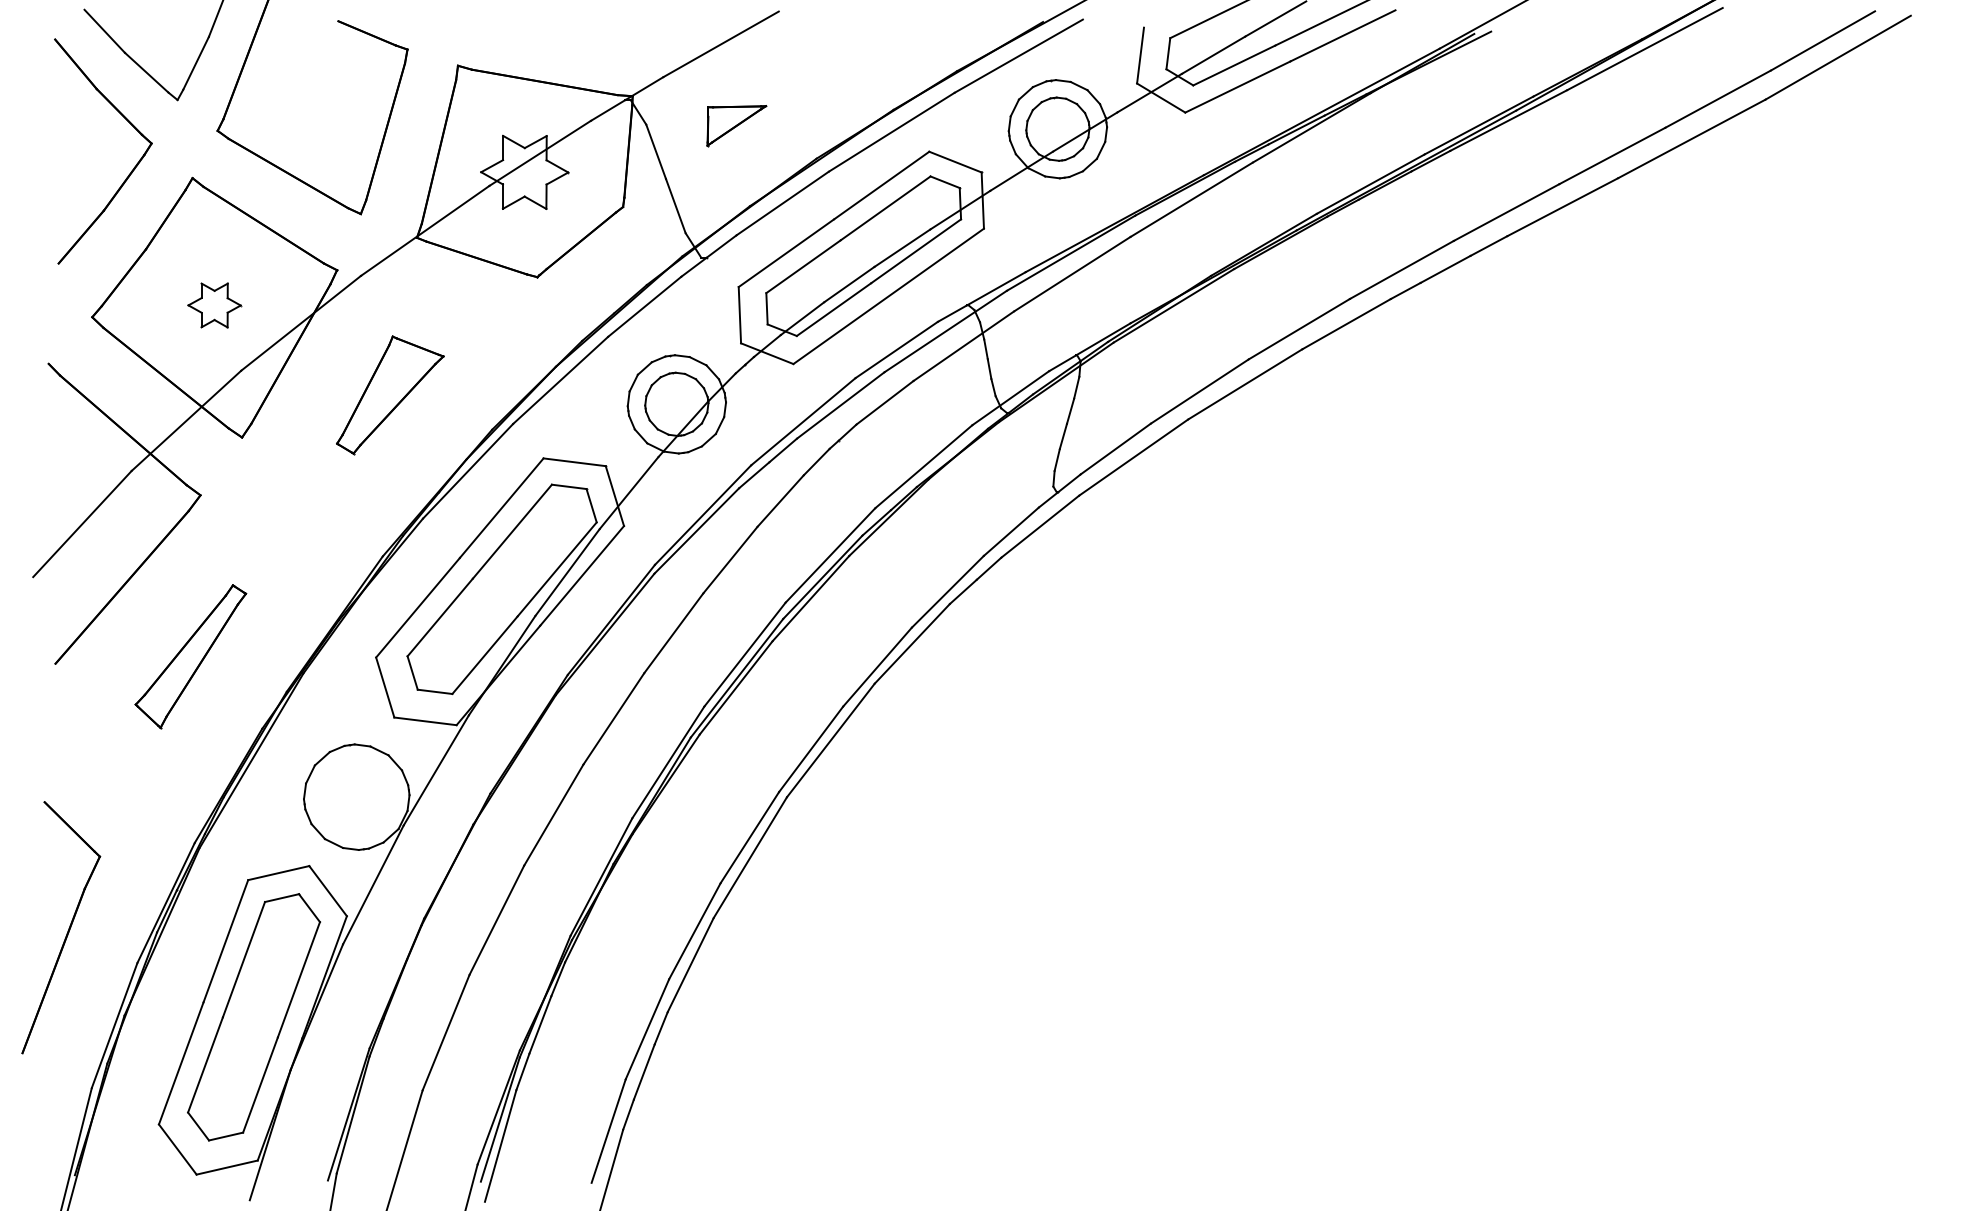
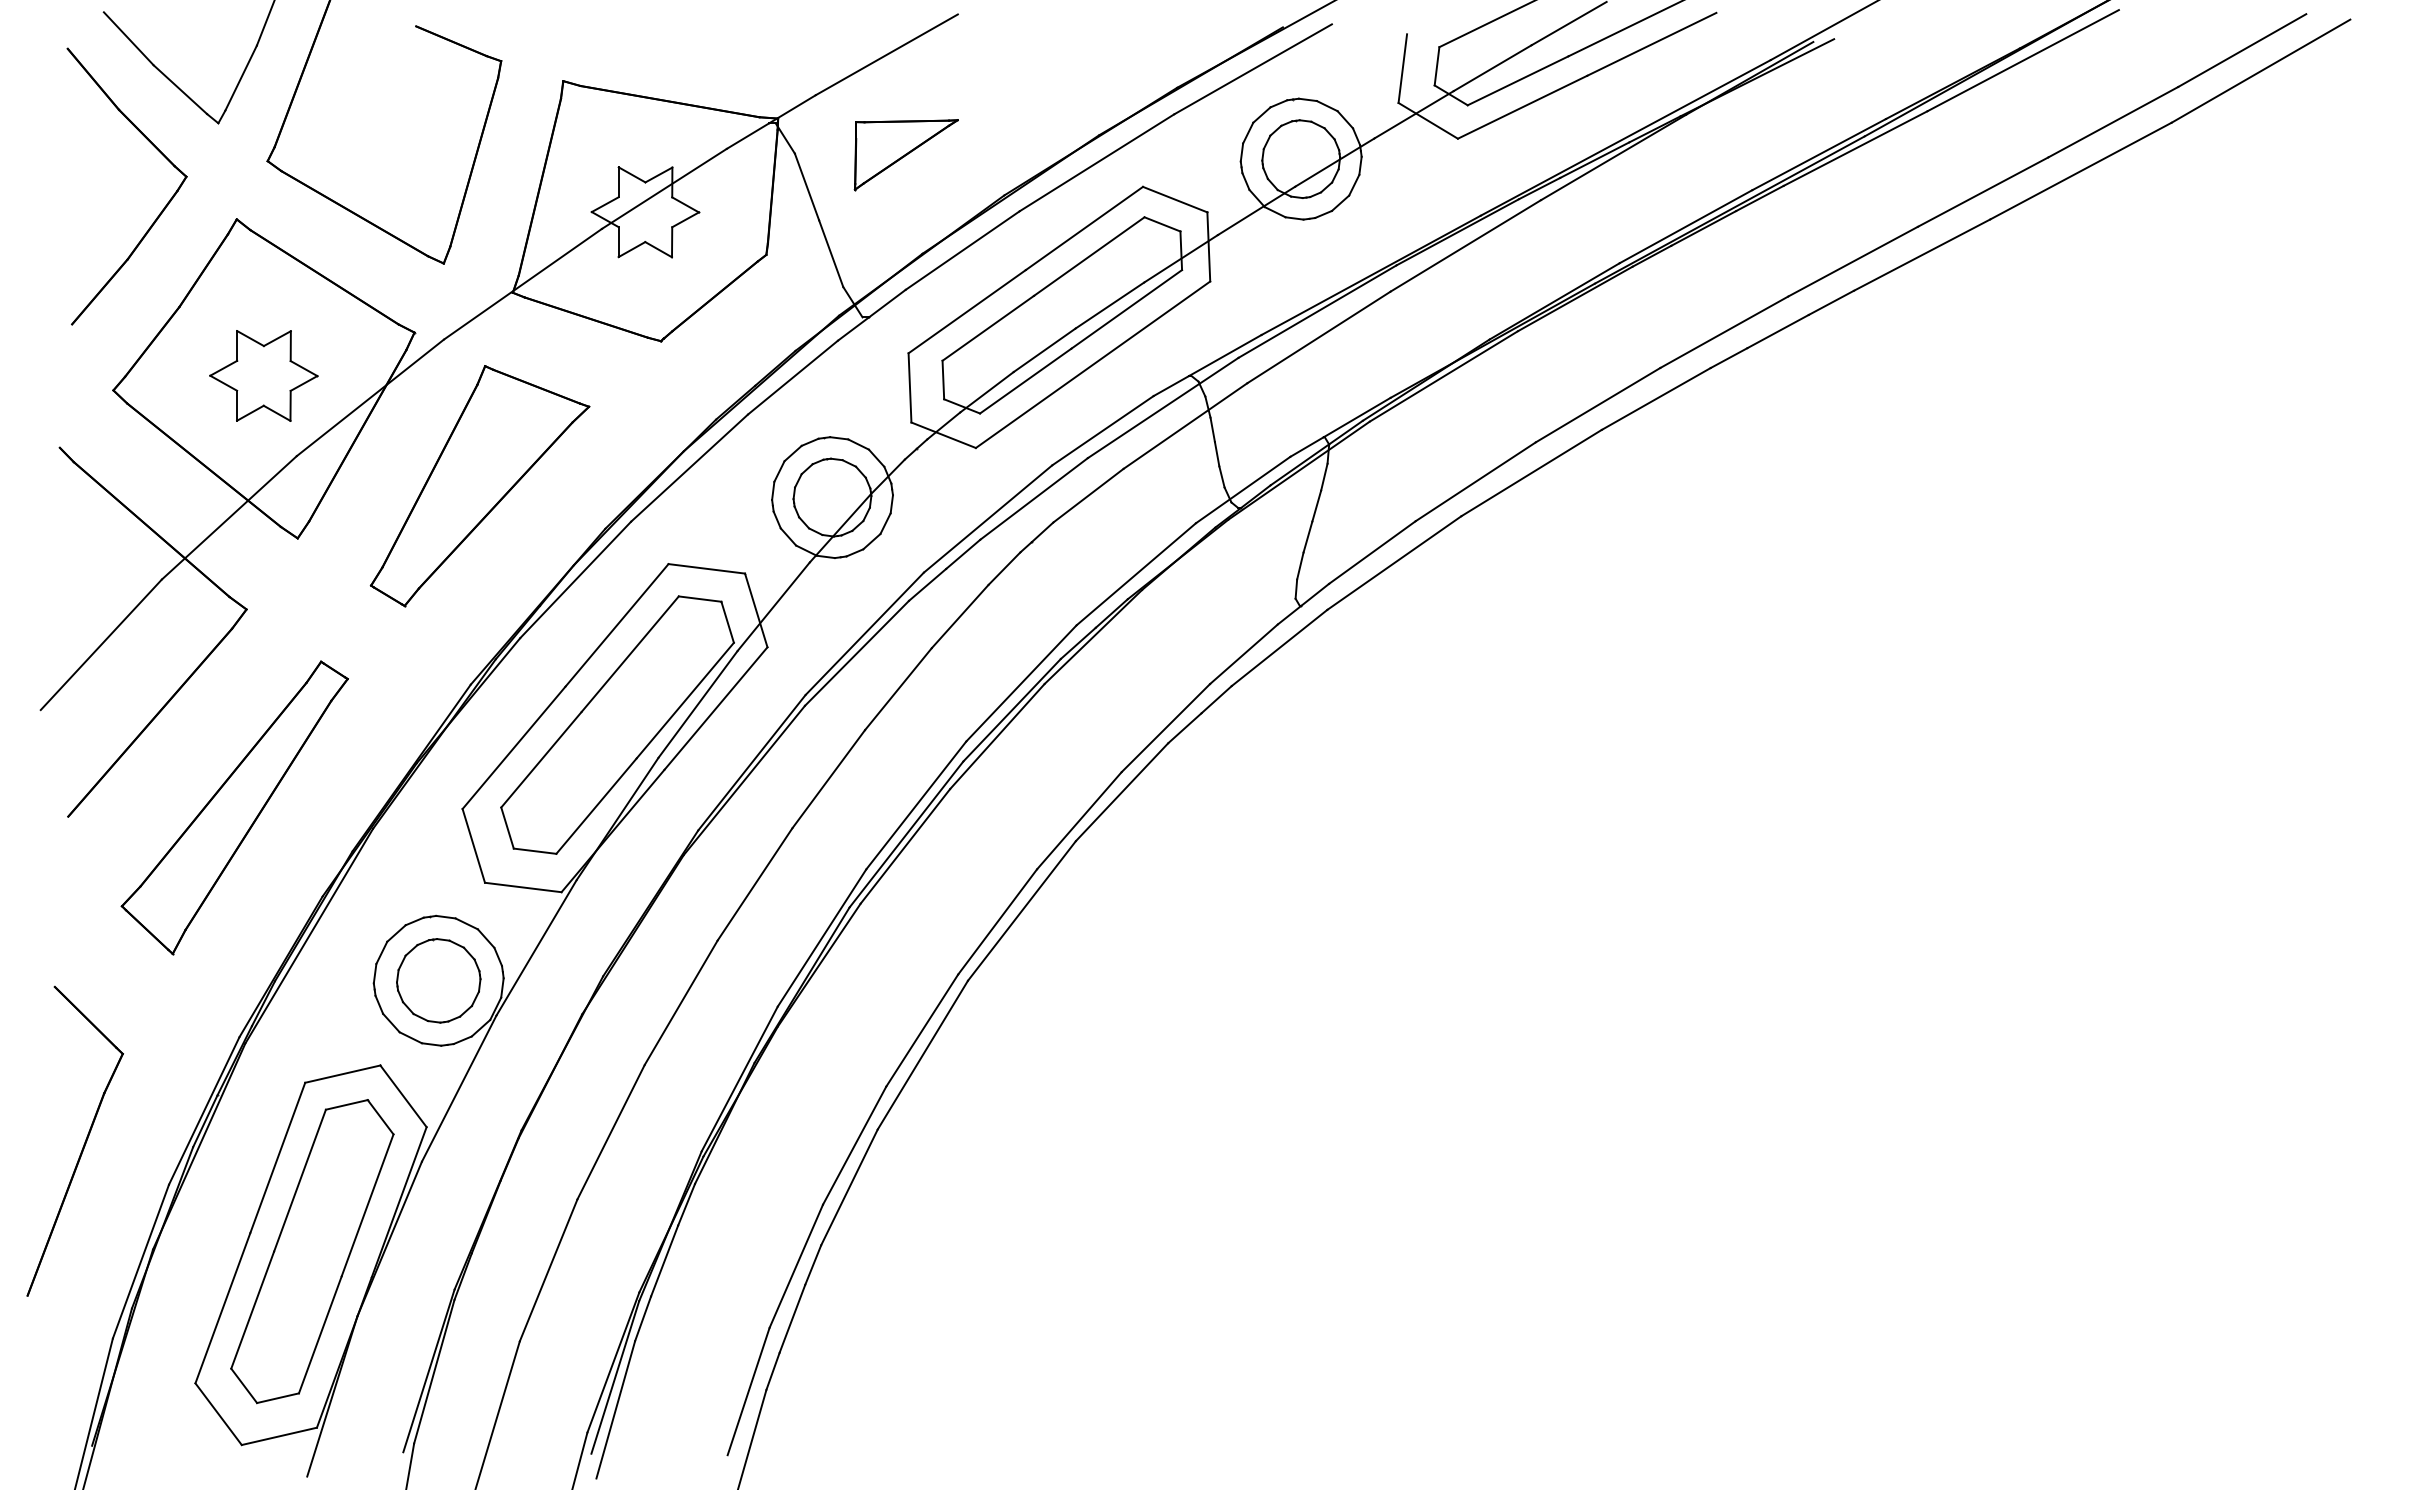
part: (736, 126) -> (905, 155), size x1.43
part: (214, 305) -> (263, 375), size x1.67
part: (389, 395) -> (479, 486), size x1.67
part: (190, 656) -> (234, 807), size x1.67
part: (356, 796) -> (438, 980), added

